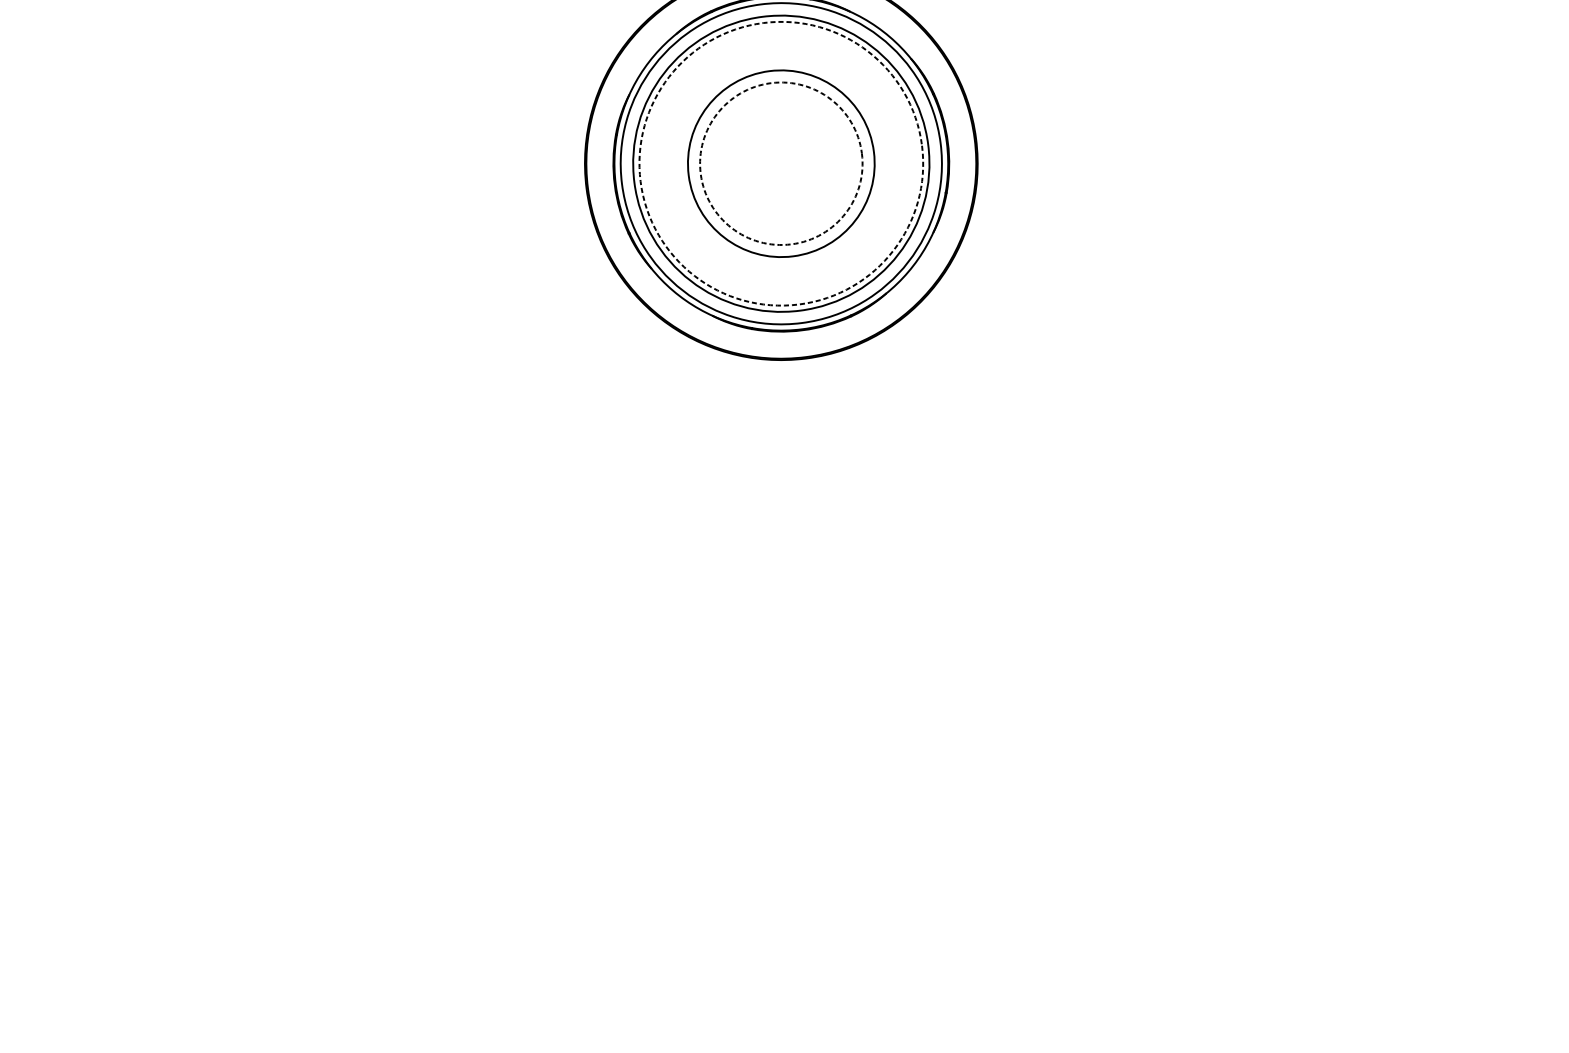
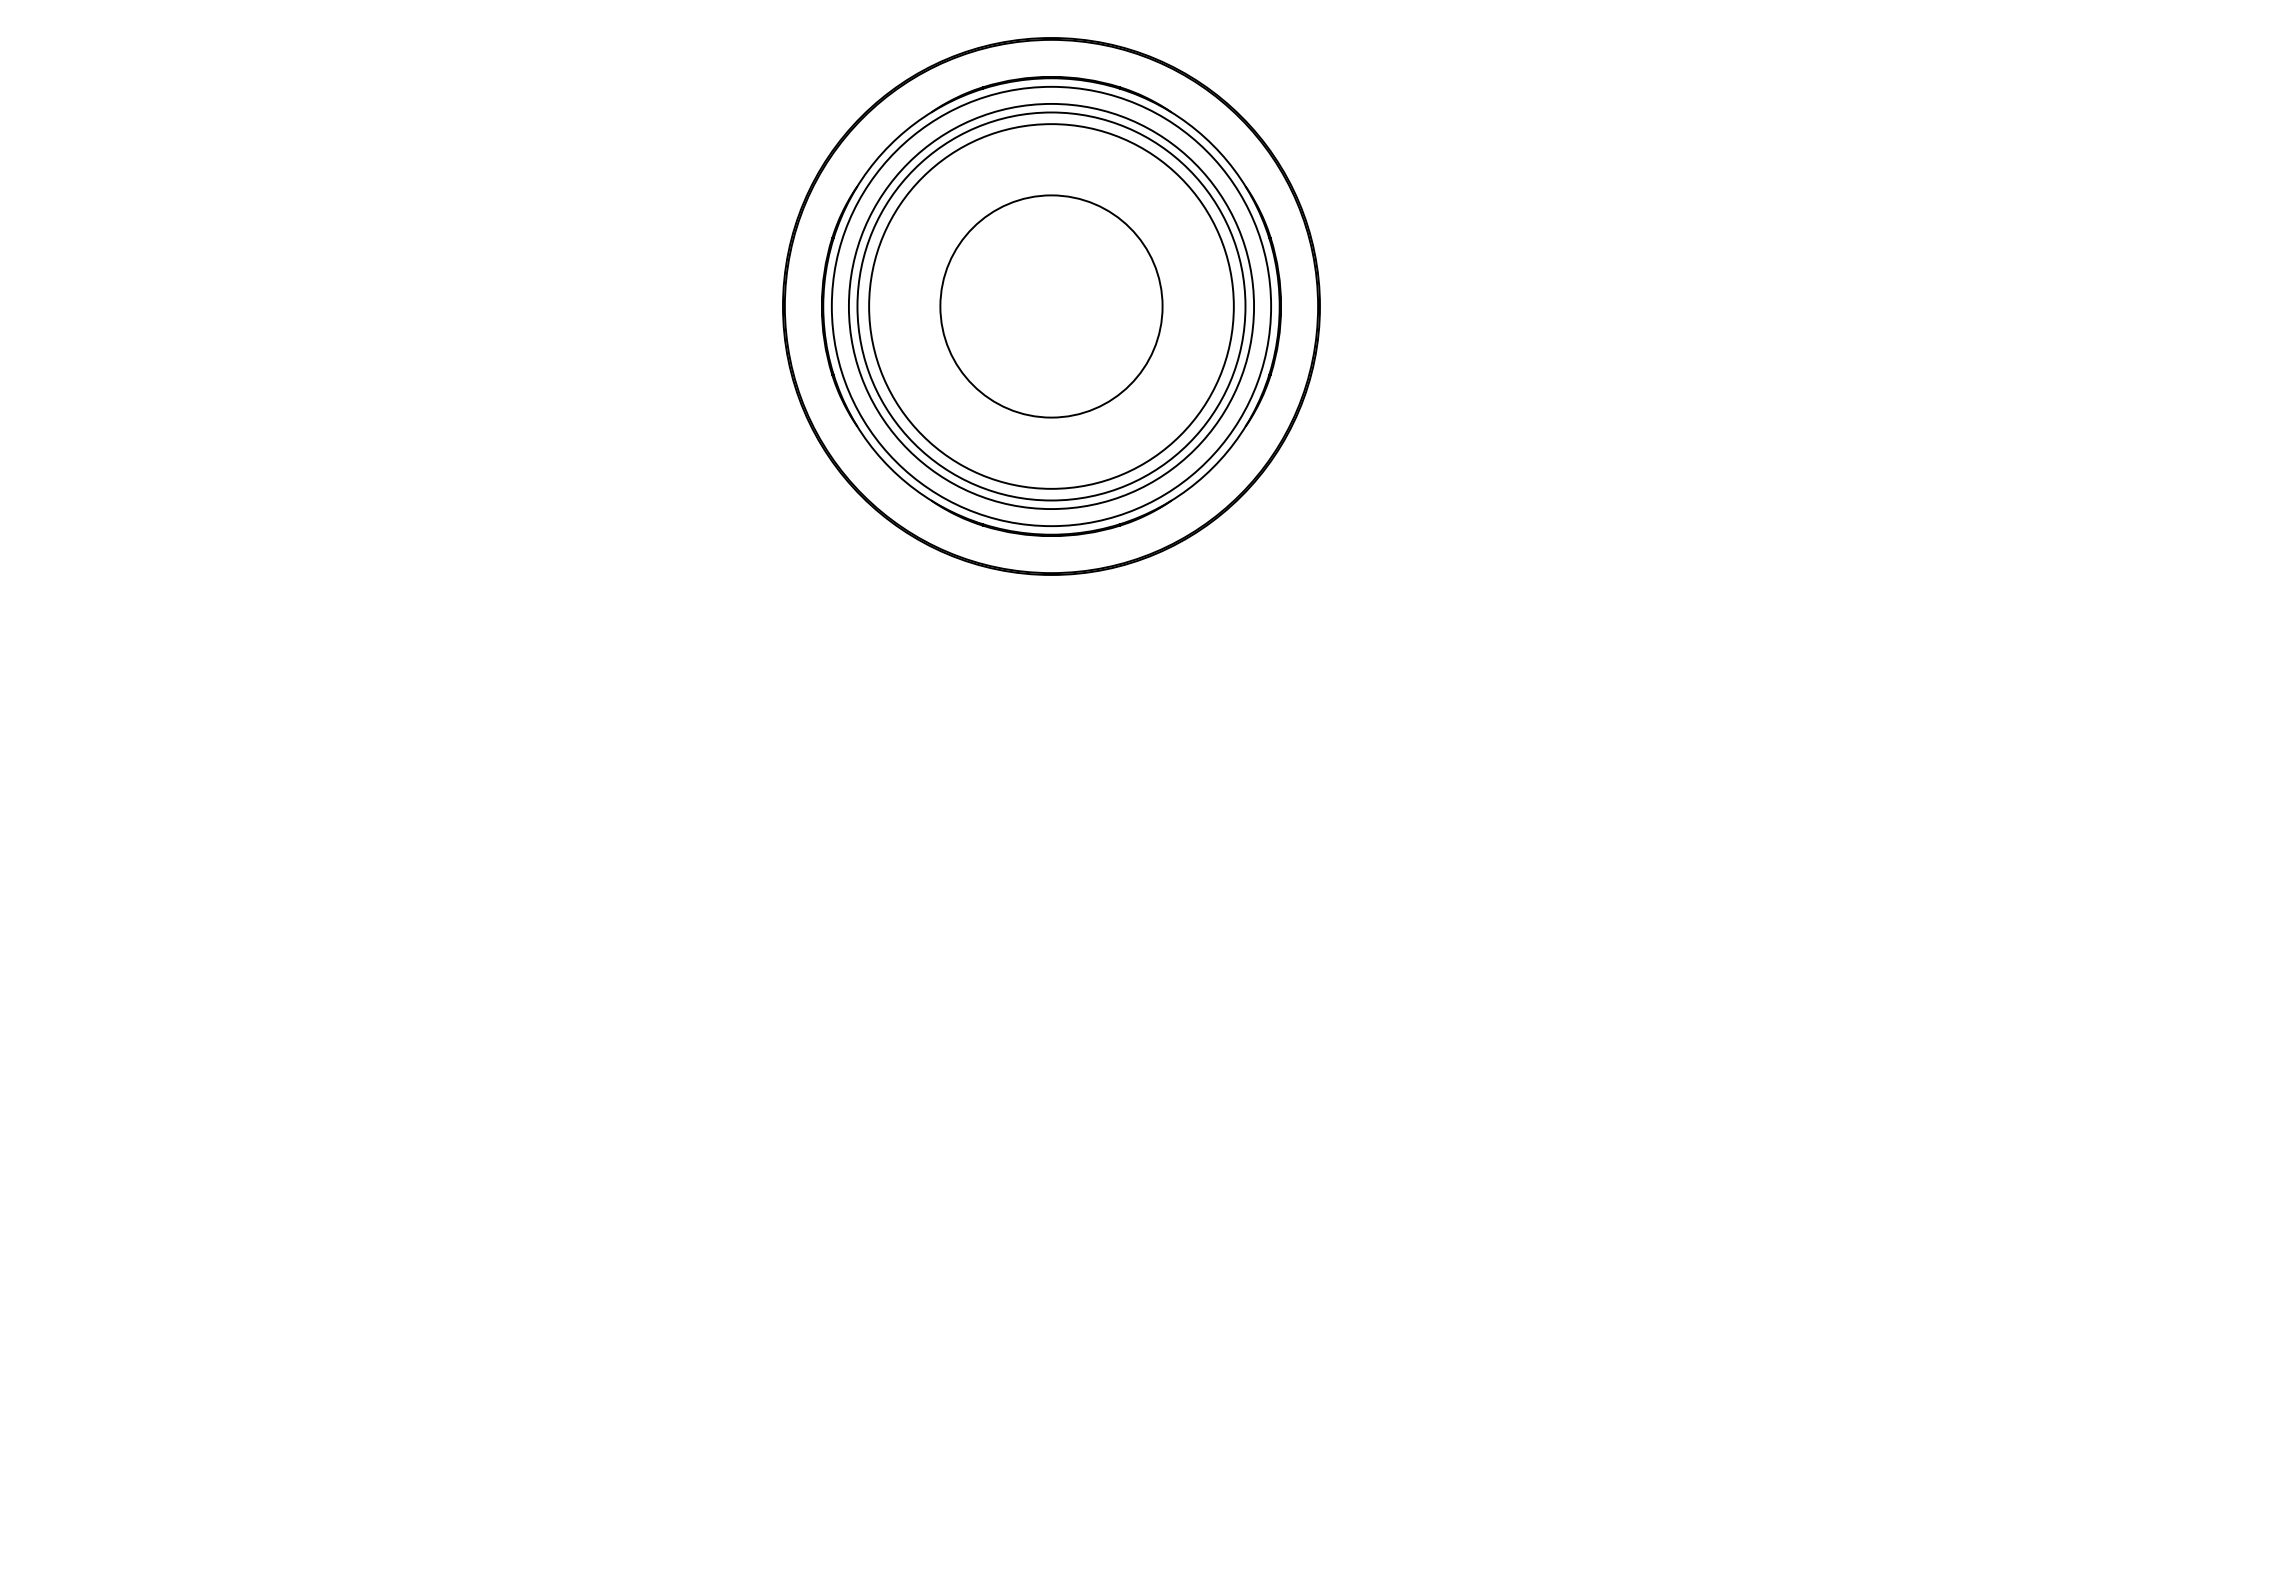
circle: (781, 163) -> (1051, 306), dashed -> solid
circle: (781, 163) -> (1051, 306), dashed -> solid
circle: (781, 163) -> (1051, 306), size x1.43

